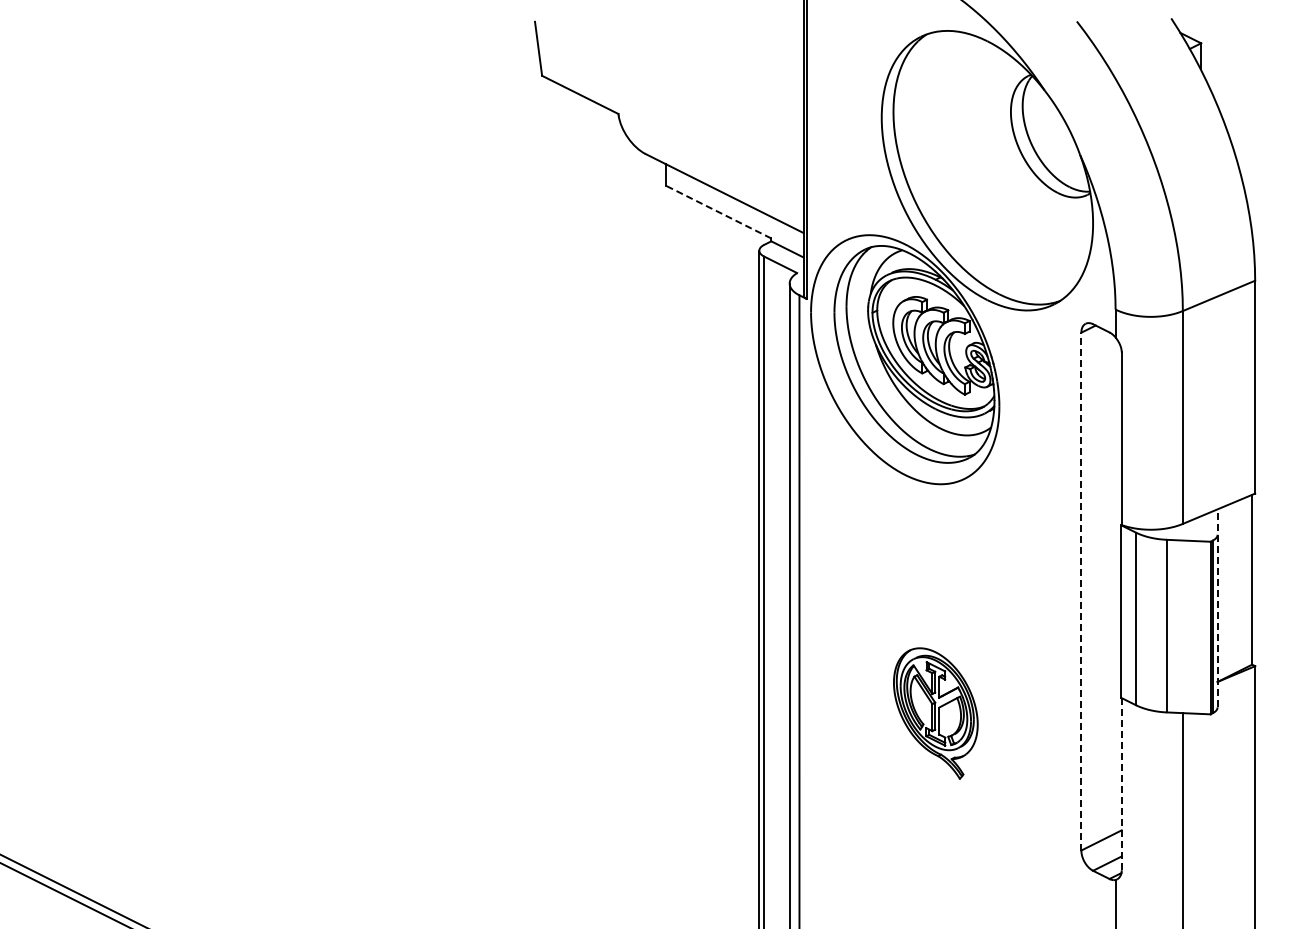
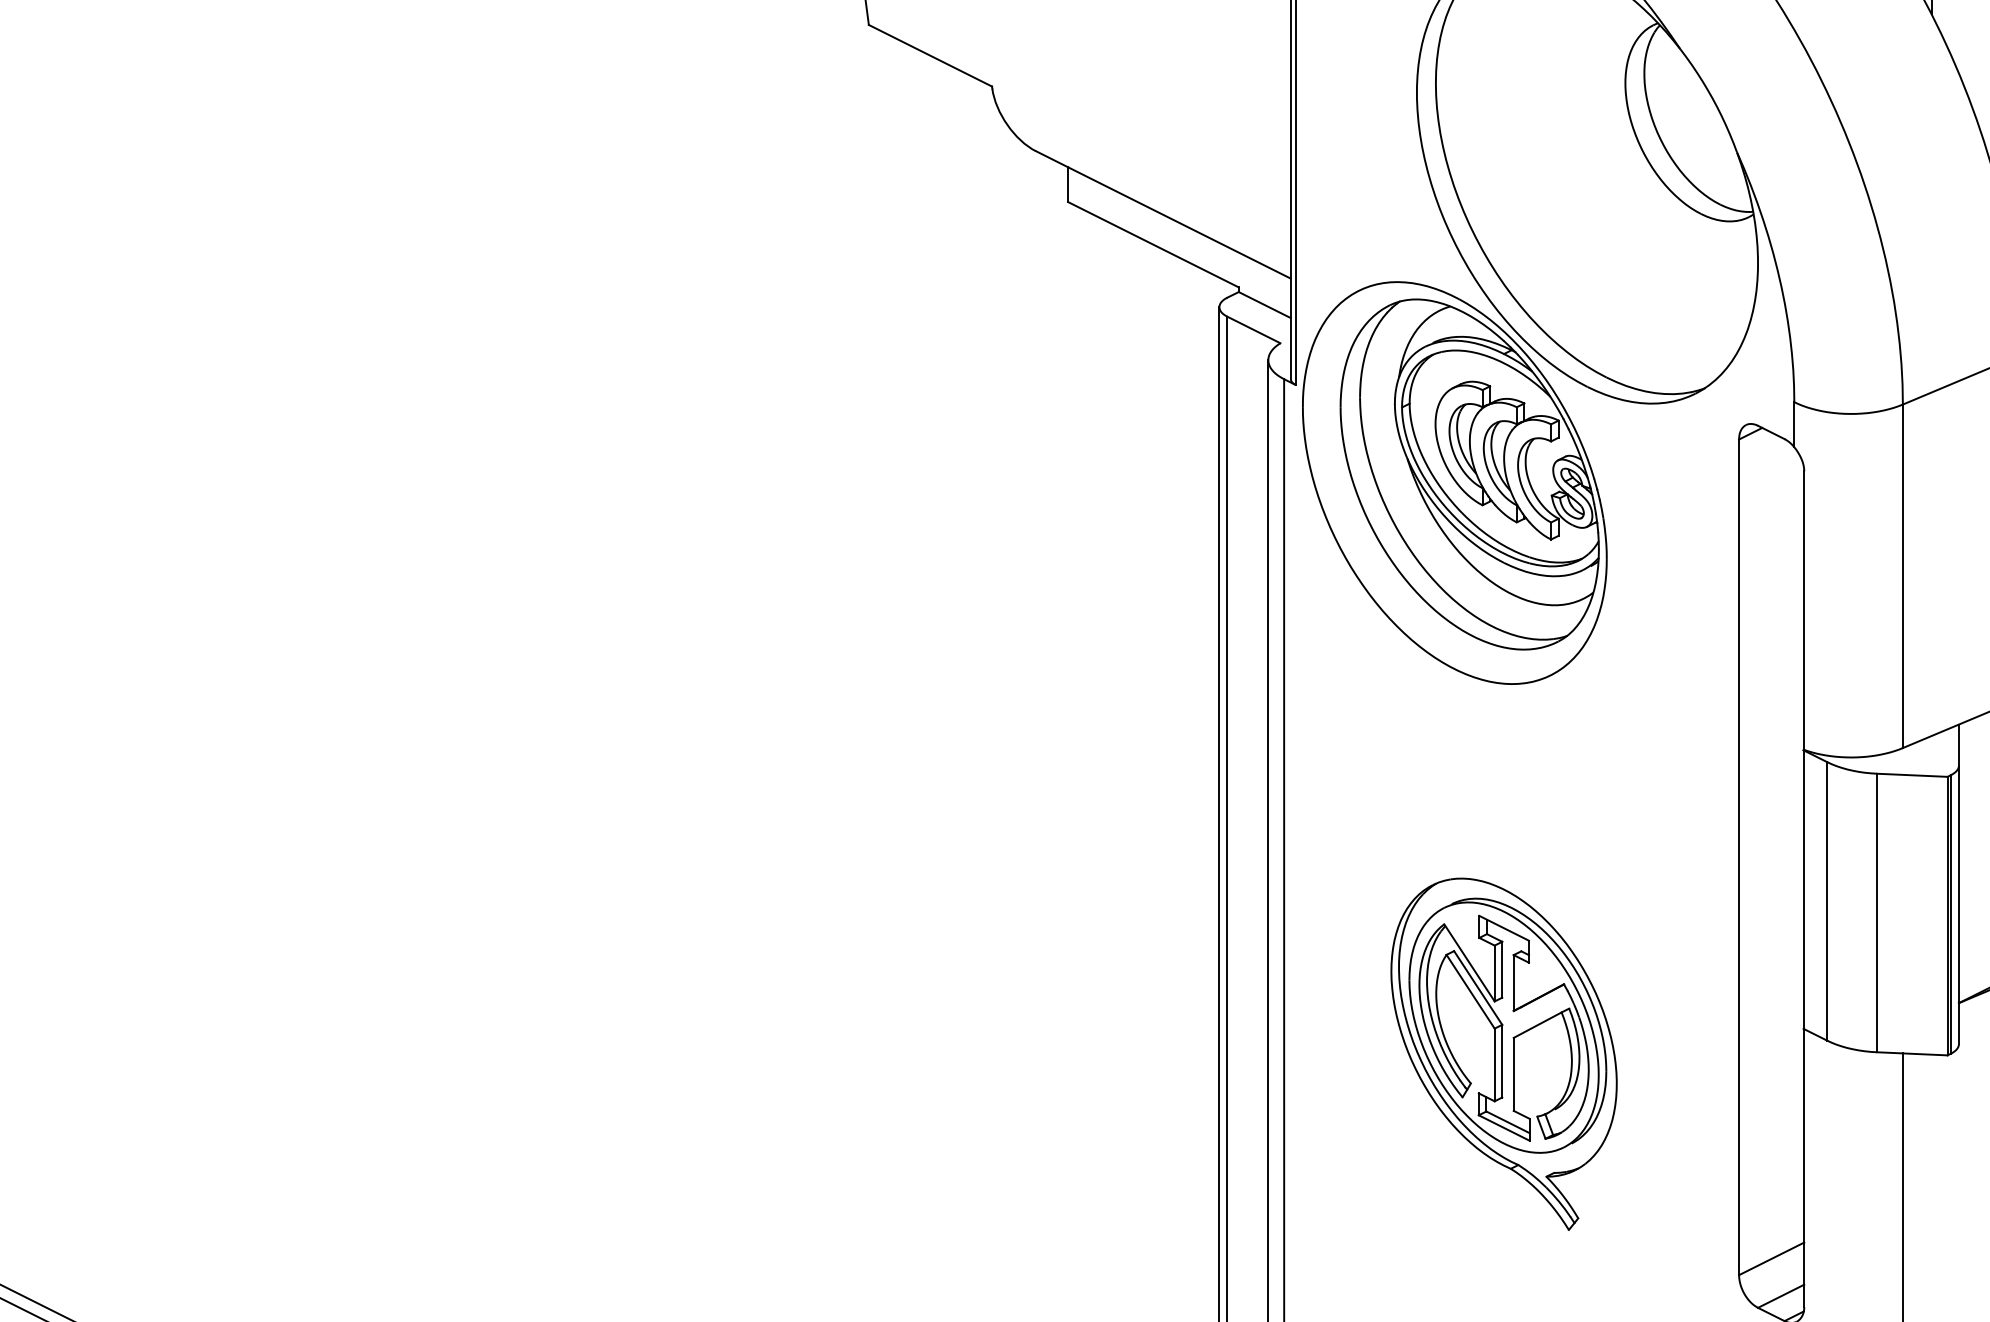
line: (718, 211) -> (1153, 243), dashed -> solid
line: (1081, 591) -> (1739, 857), dashed -> solid
line: (1217, 607) -> (1958, 882), dashed -> solid
part: (935, 713) -> (1503, 1054), size x1.67
line: (1121, 784) -> (1803, 1168), dashed -> solid

